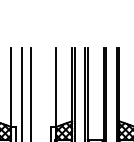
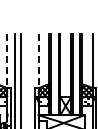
line: (11, 88) -> (7, 61), solid -> dashed
line: (56, 88) -> (38, 61), solid -> dashed

